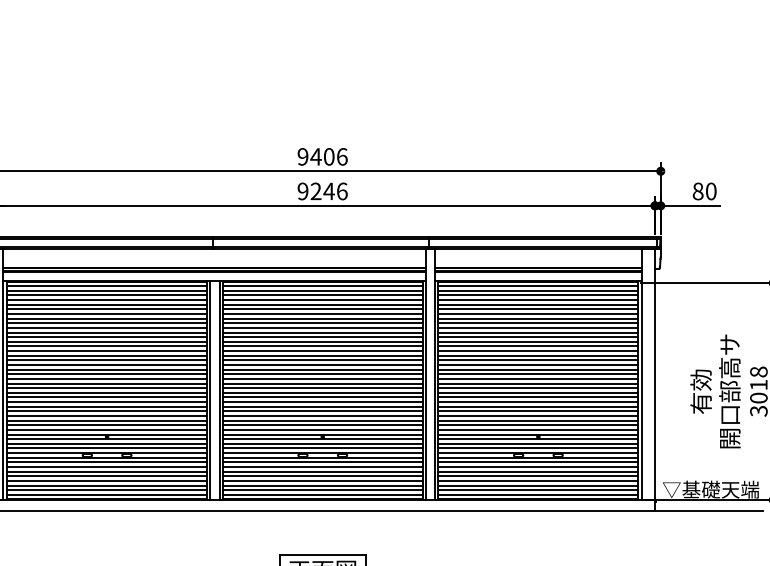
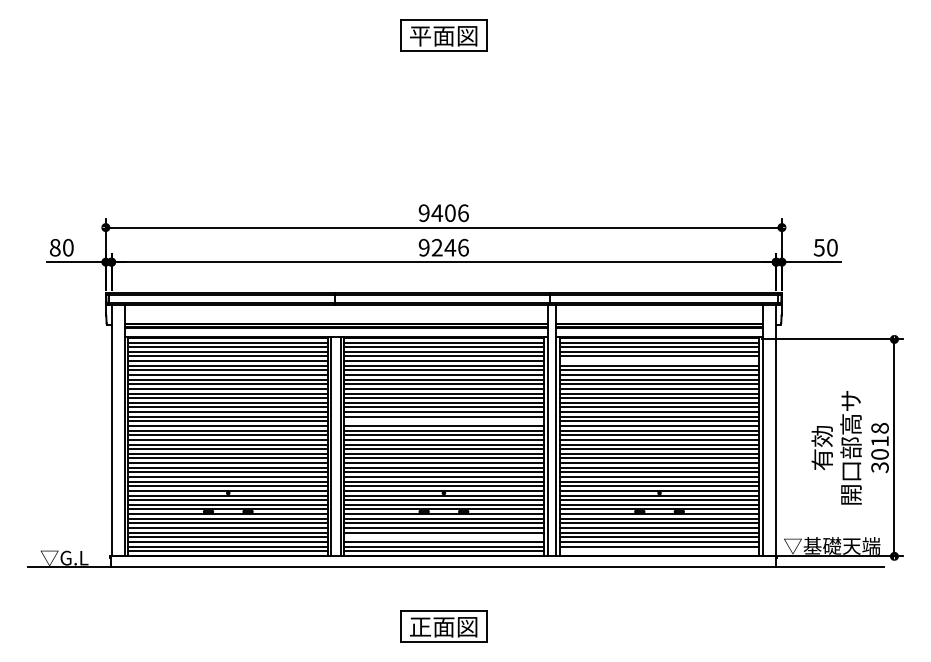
text: (697, 191) -> (818, 247), 80 -> 50
line: (538, 305) -> (659, 361), removed
line: (322, 365) -> (443, 421), removed
line: (322, 481) -> (443, 537), removed
line: (538, 495) -> (659, 551), removed

